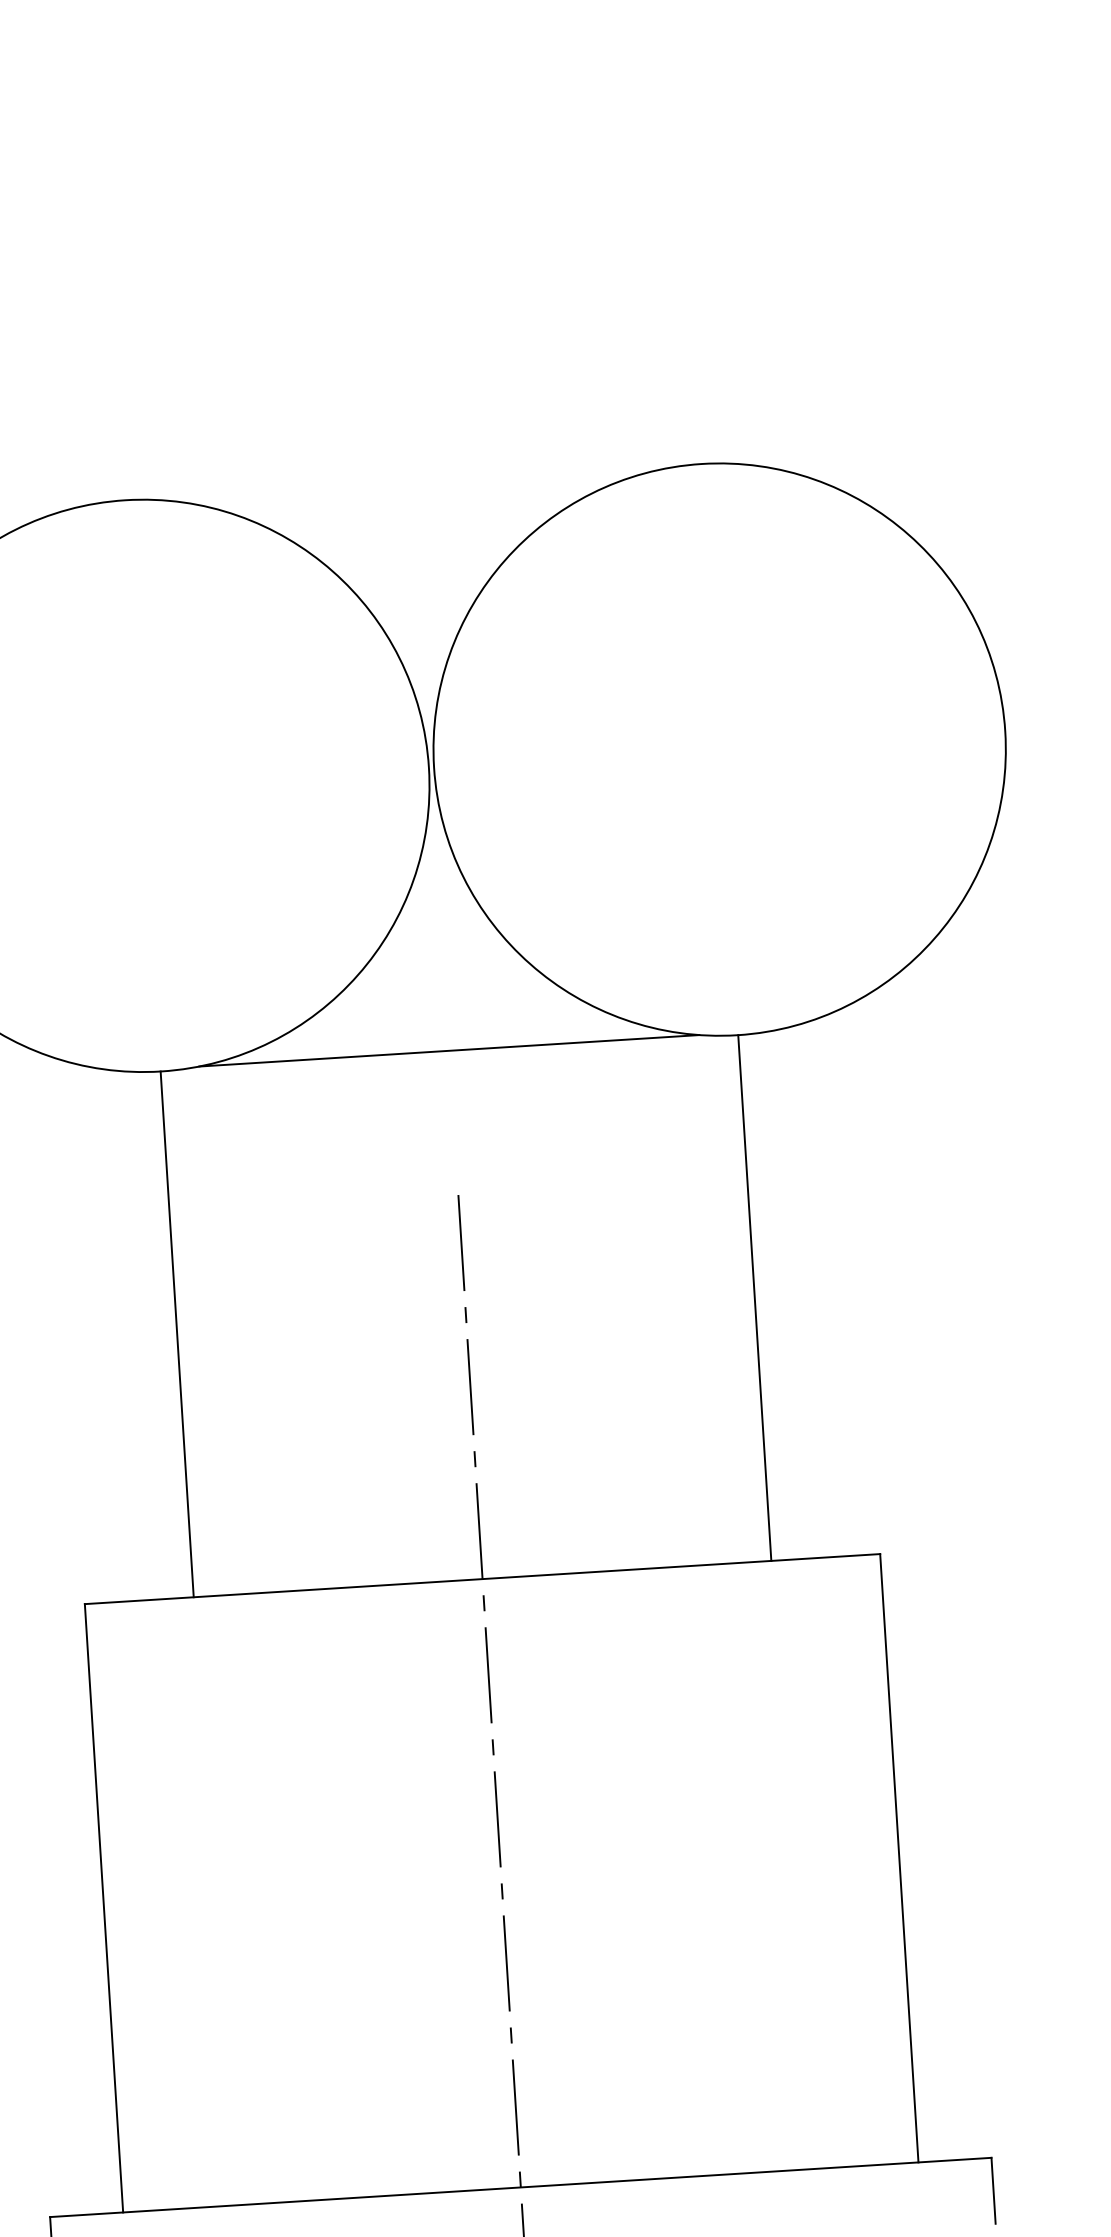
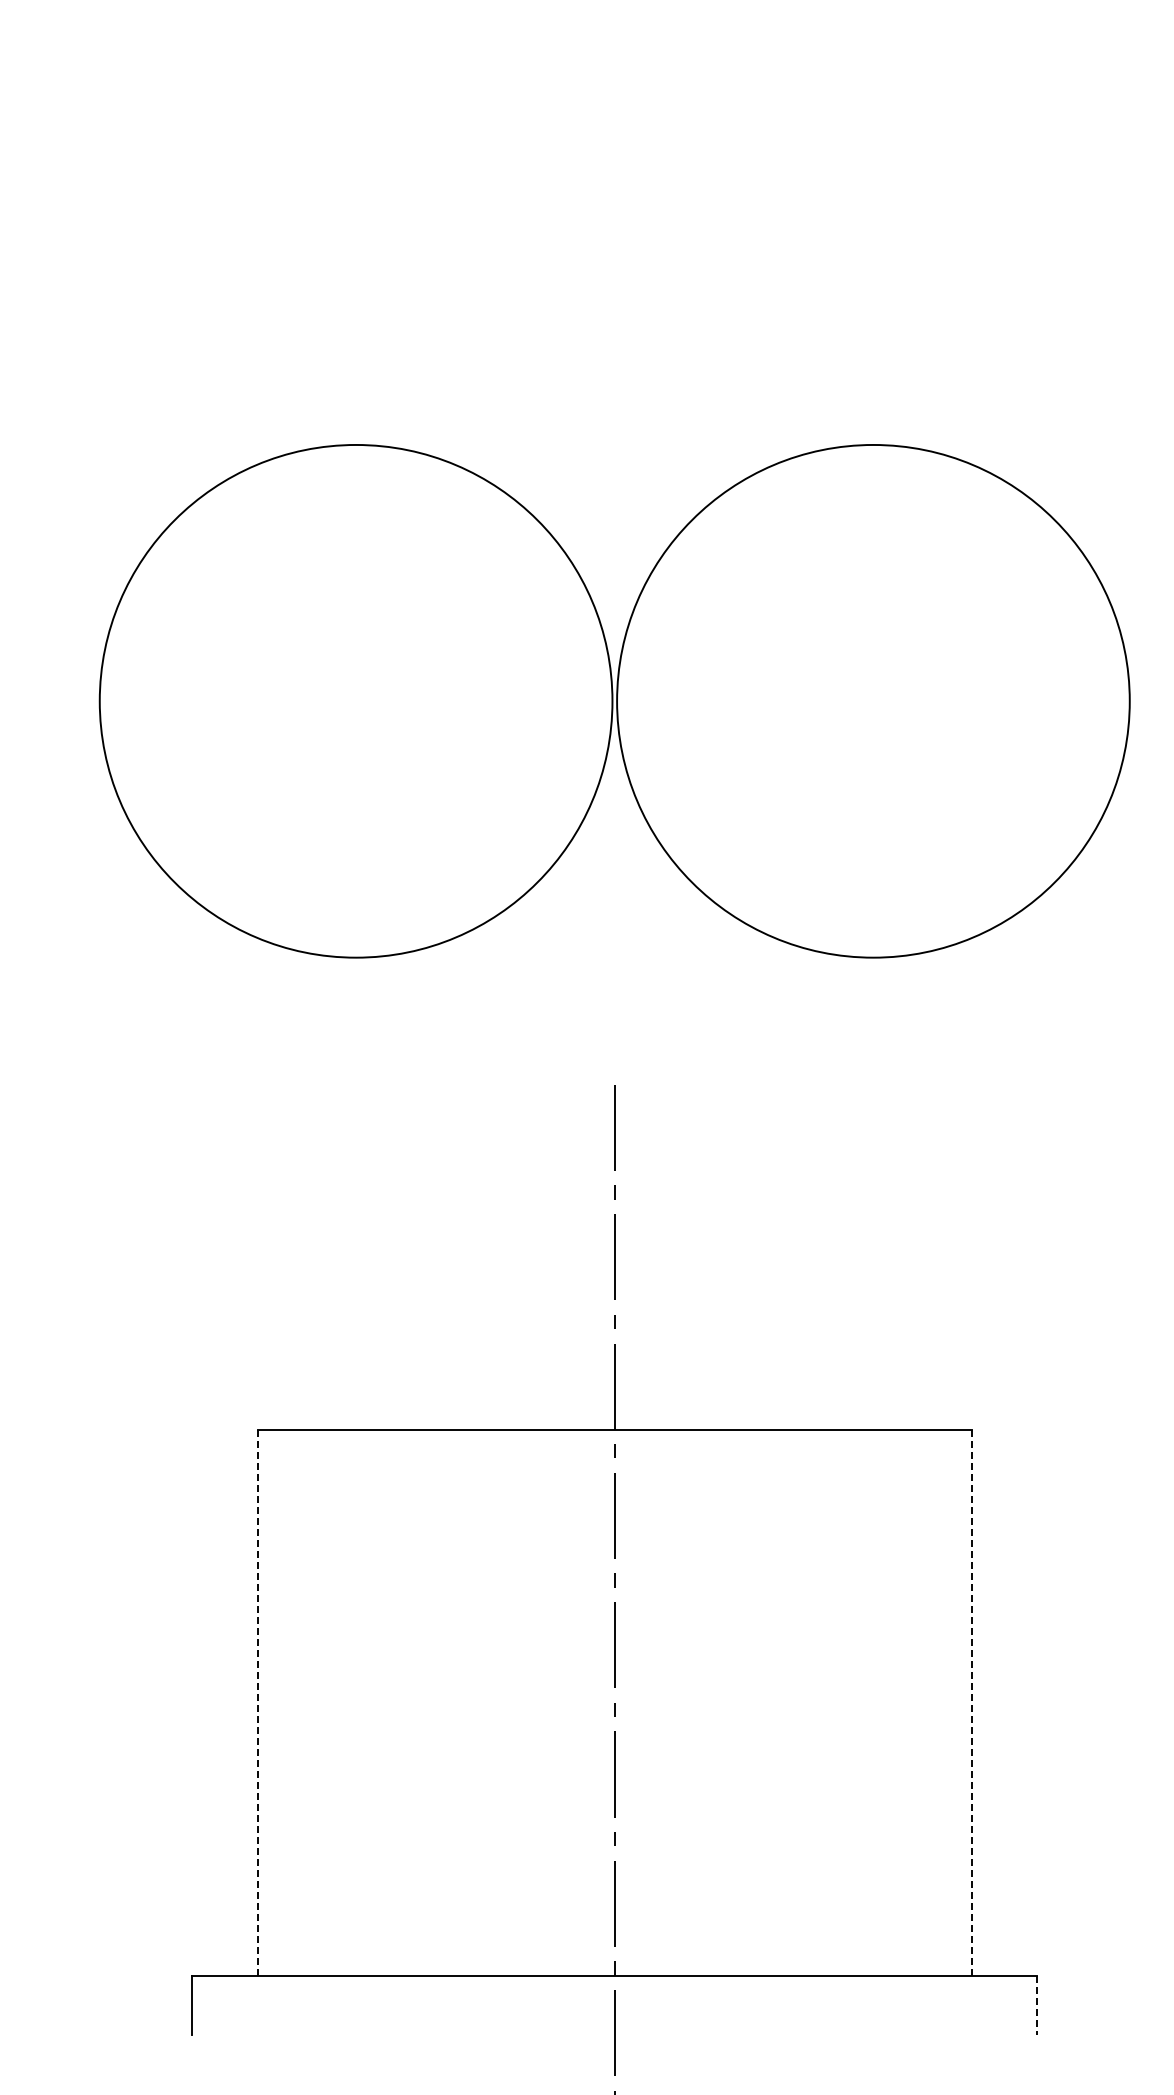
line: (449, 1050) -> (614, 955), removed
line: (754, 1297) -> (873, 1193), removed
line: (177, 1334) -> (355, 1193), removed
line: (899, 1859) -> (971, 1703), solid -> dashed
line: (103, 1909) -> (257, 1703), solid -> dashed
line: (993, 2191) -> (1037, 2005), solid -> dashed

